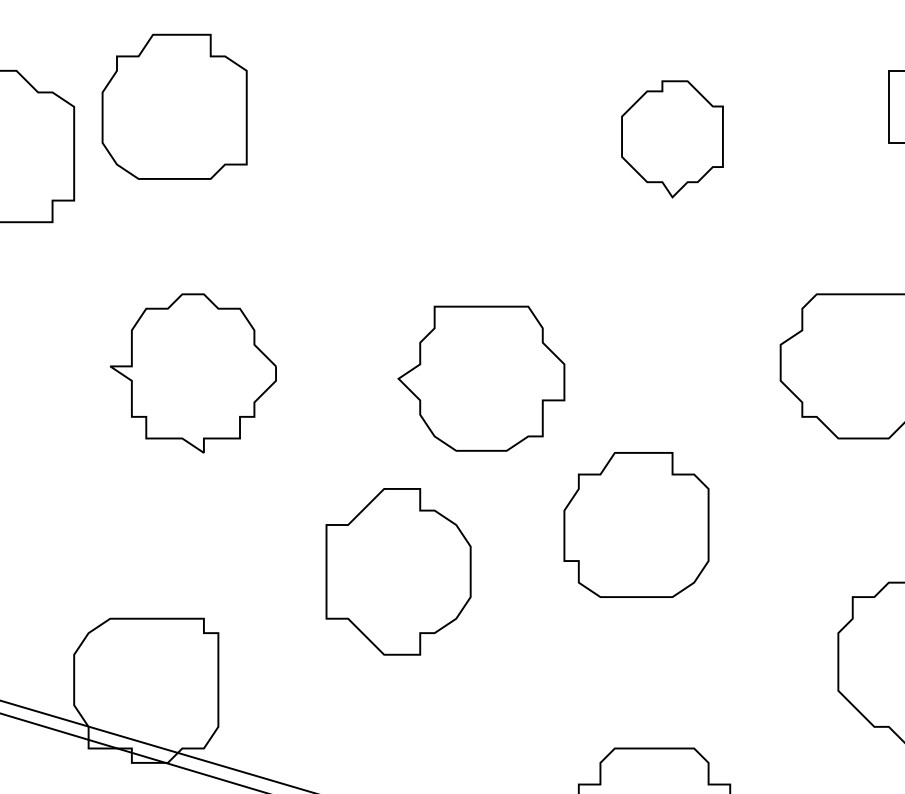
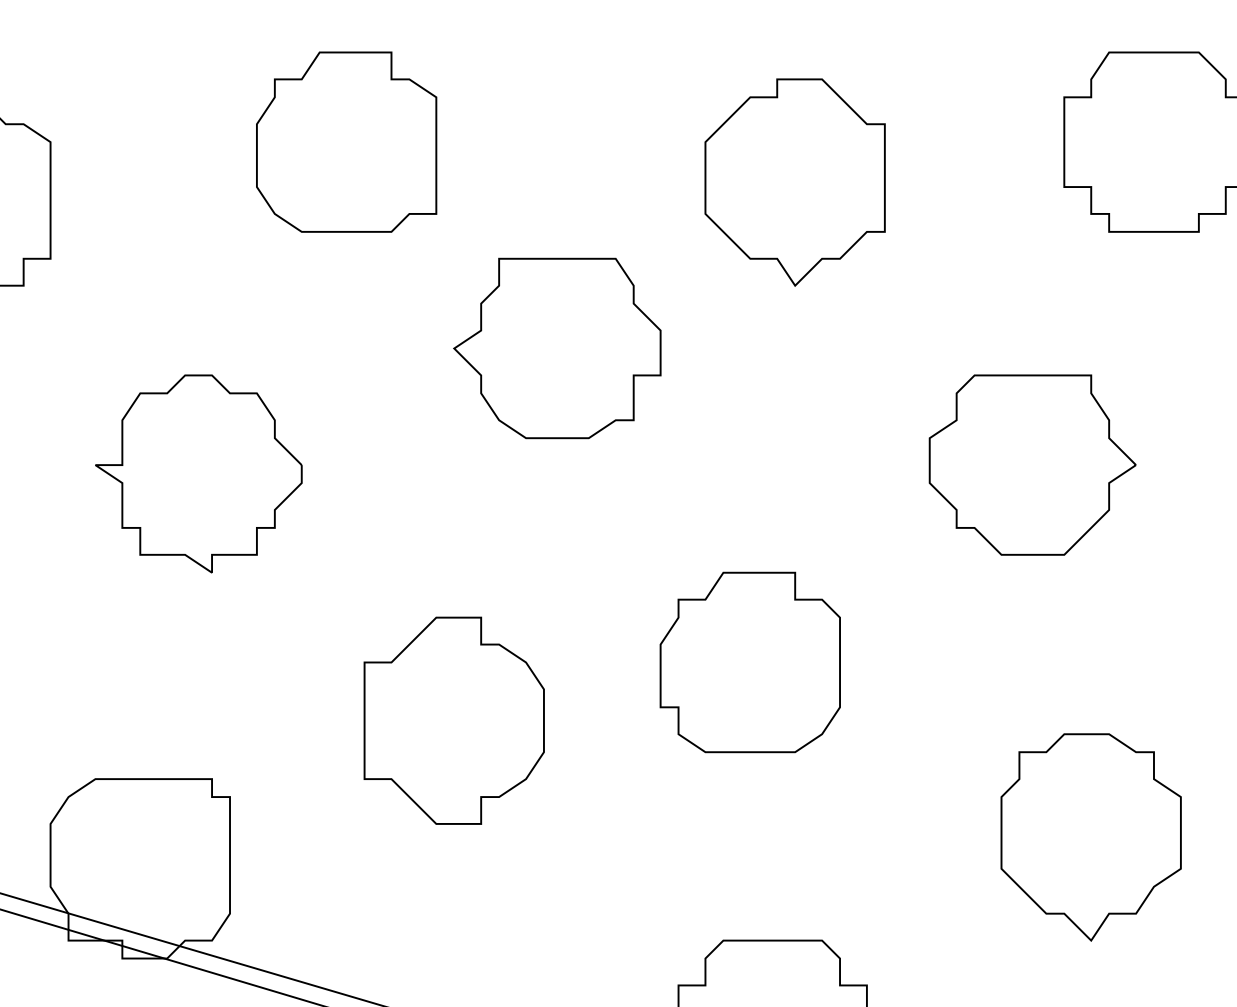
part: (174, 106) -> (346, 141), moved
part: (672, 139) -> (794, 182), size x1.43
part: (481, 378) -> (557, 348), moved

